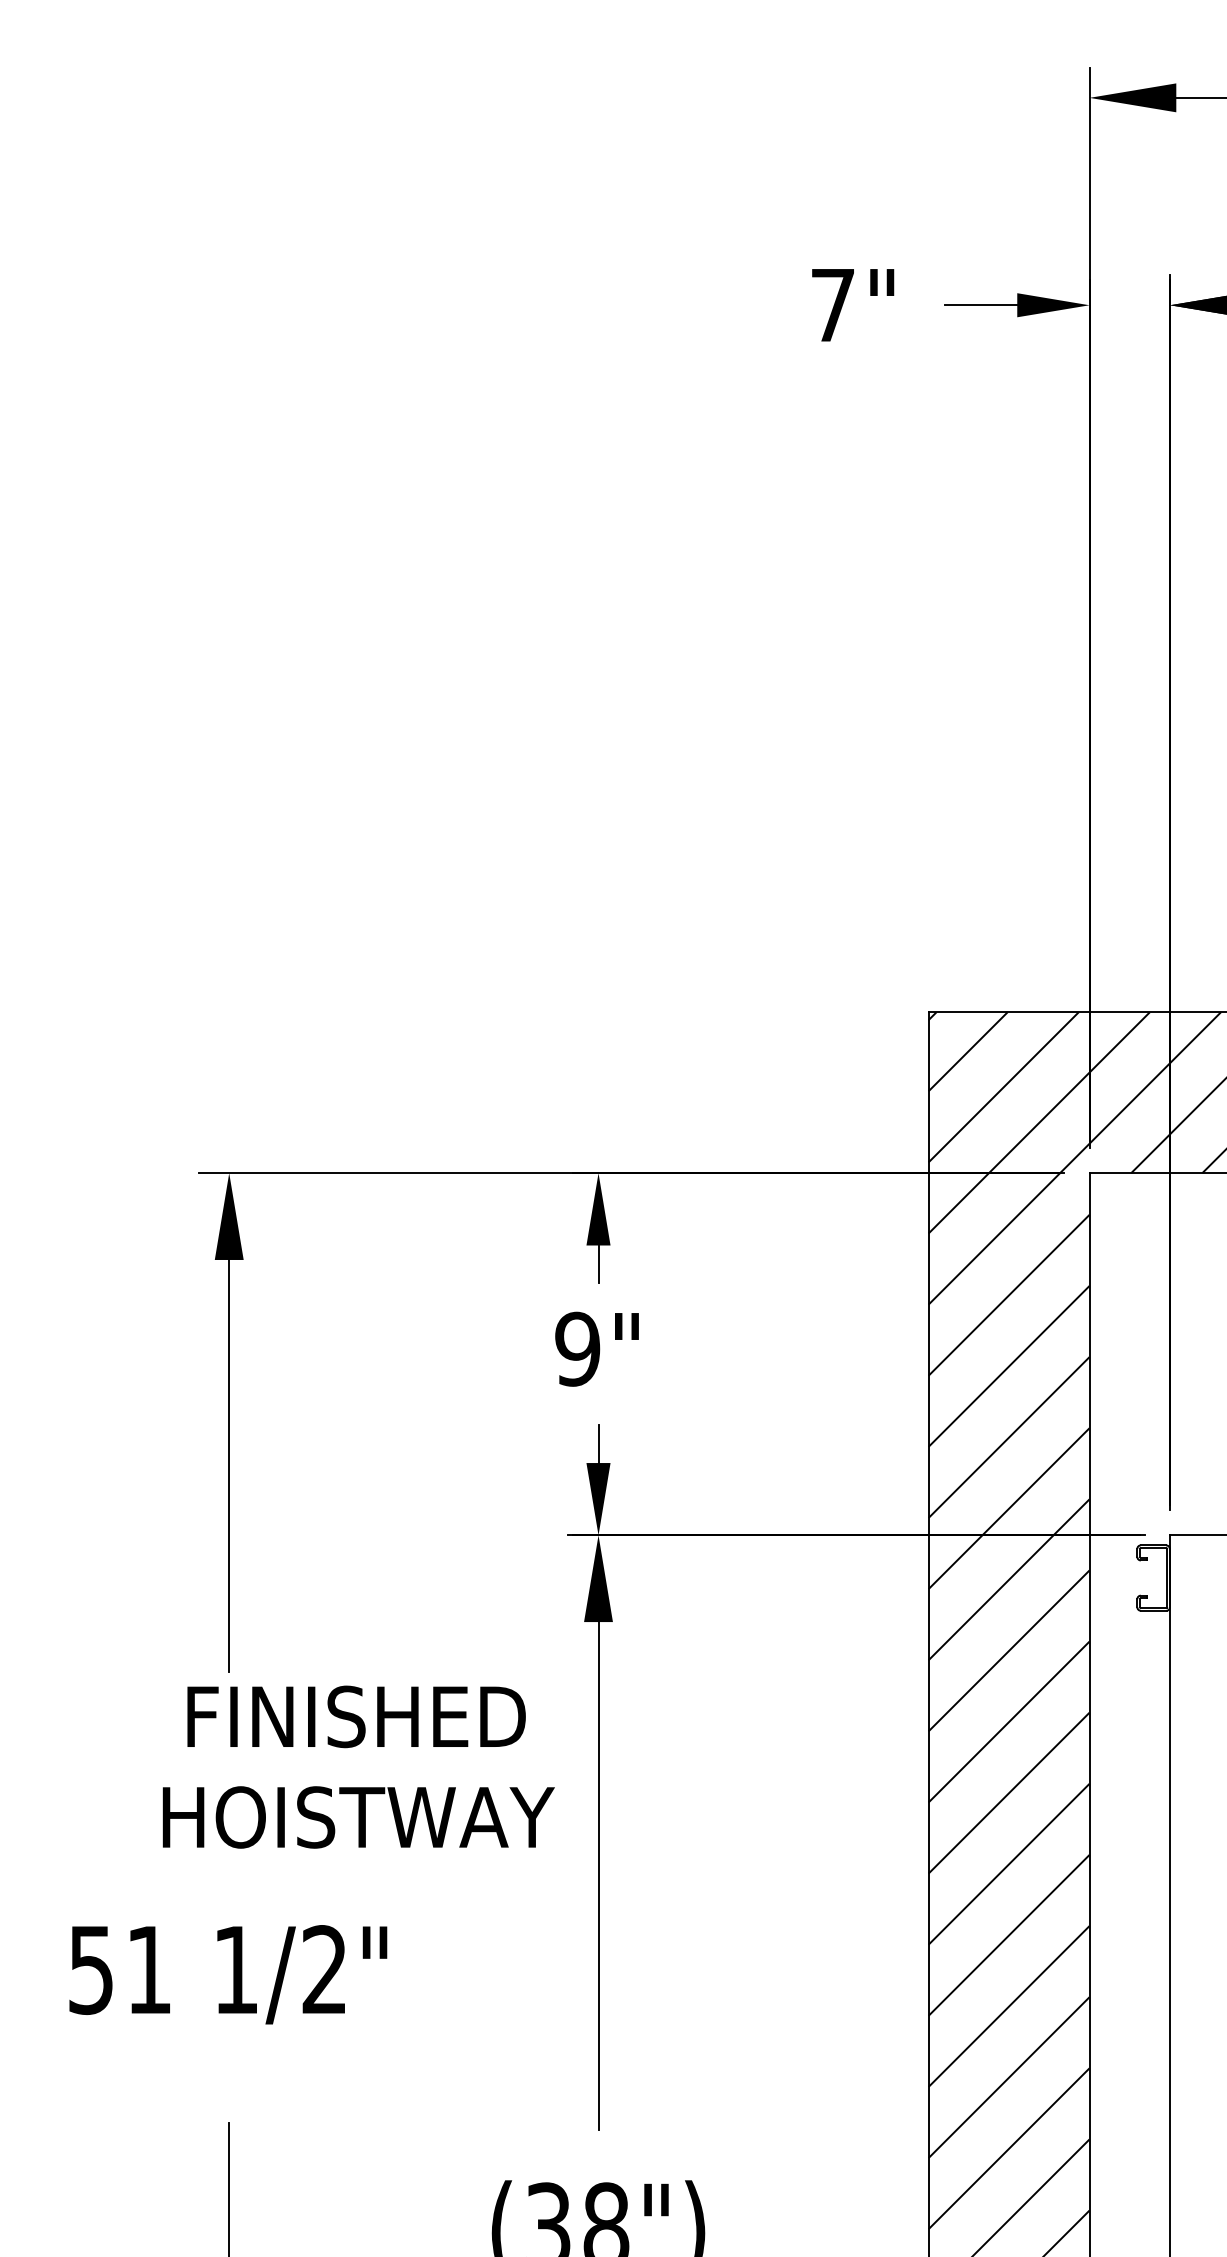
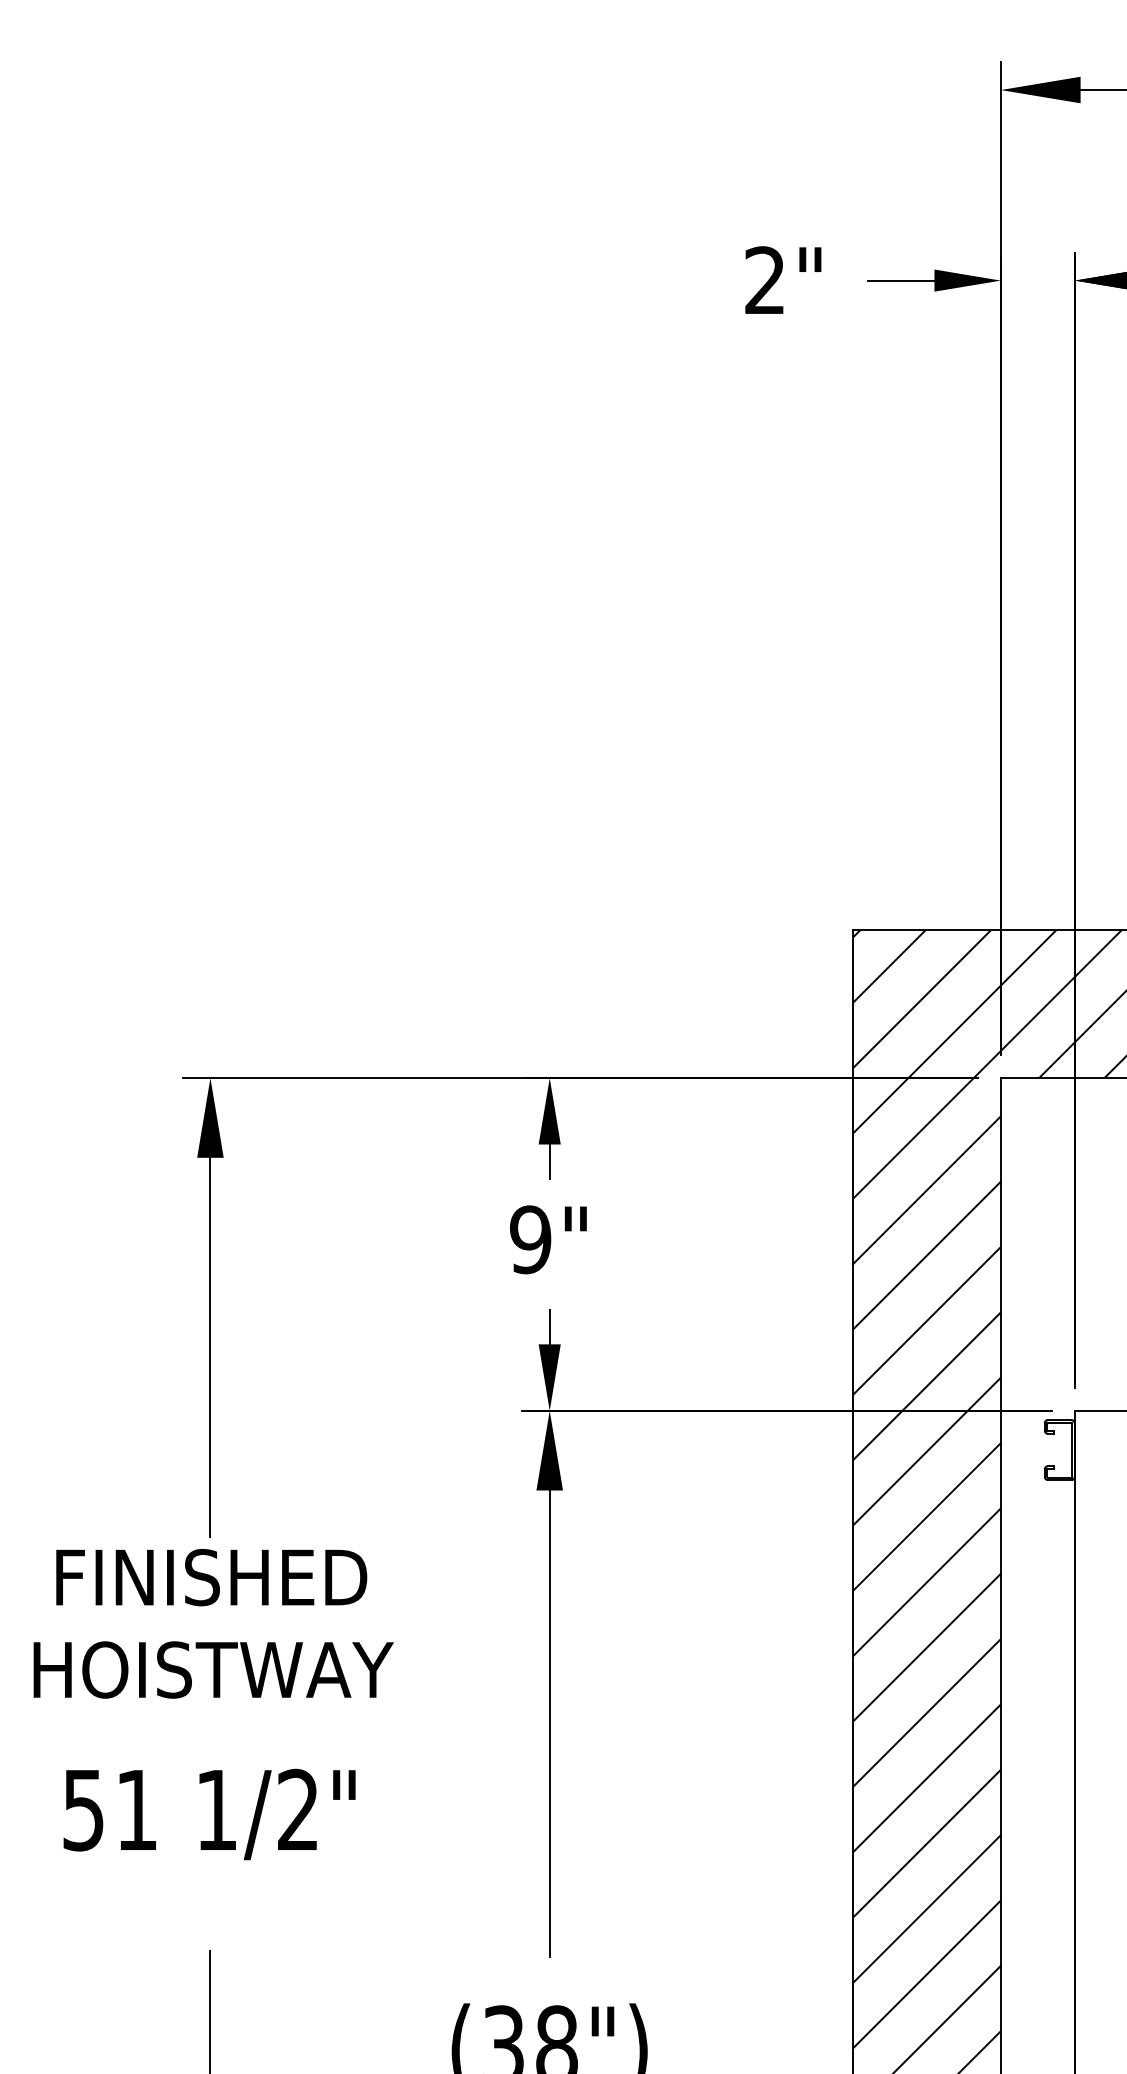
text: (832, 304) -> (764, 279), 7" -> 2"
text: (358, 1766) -> (213, 1623), moved

